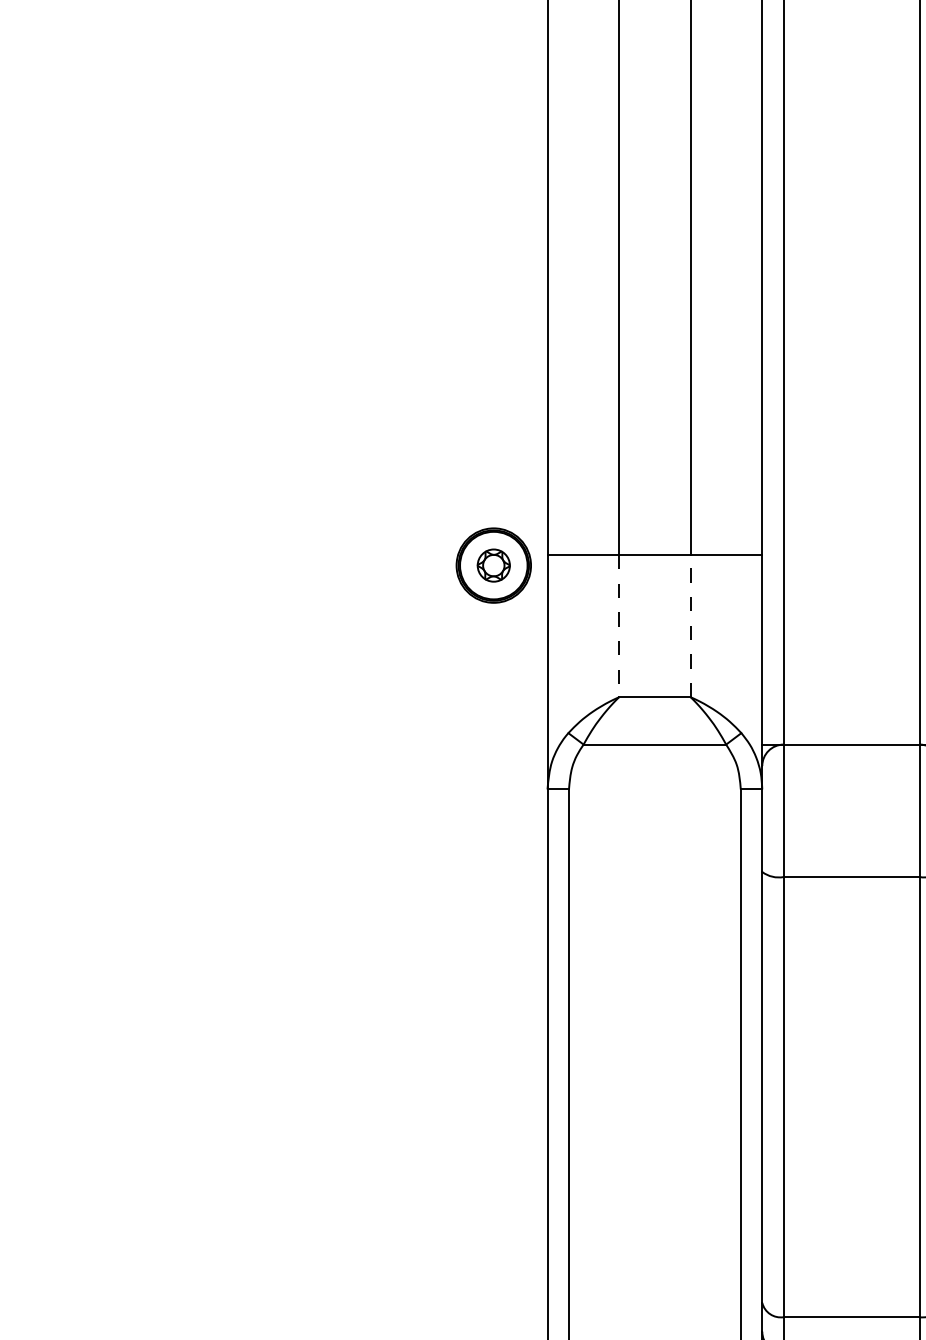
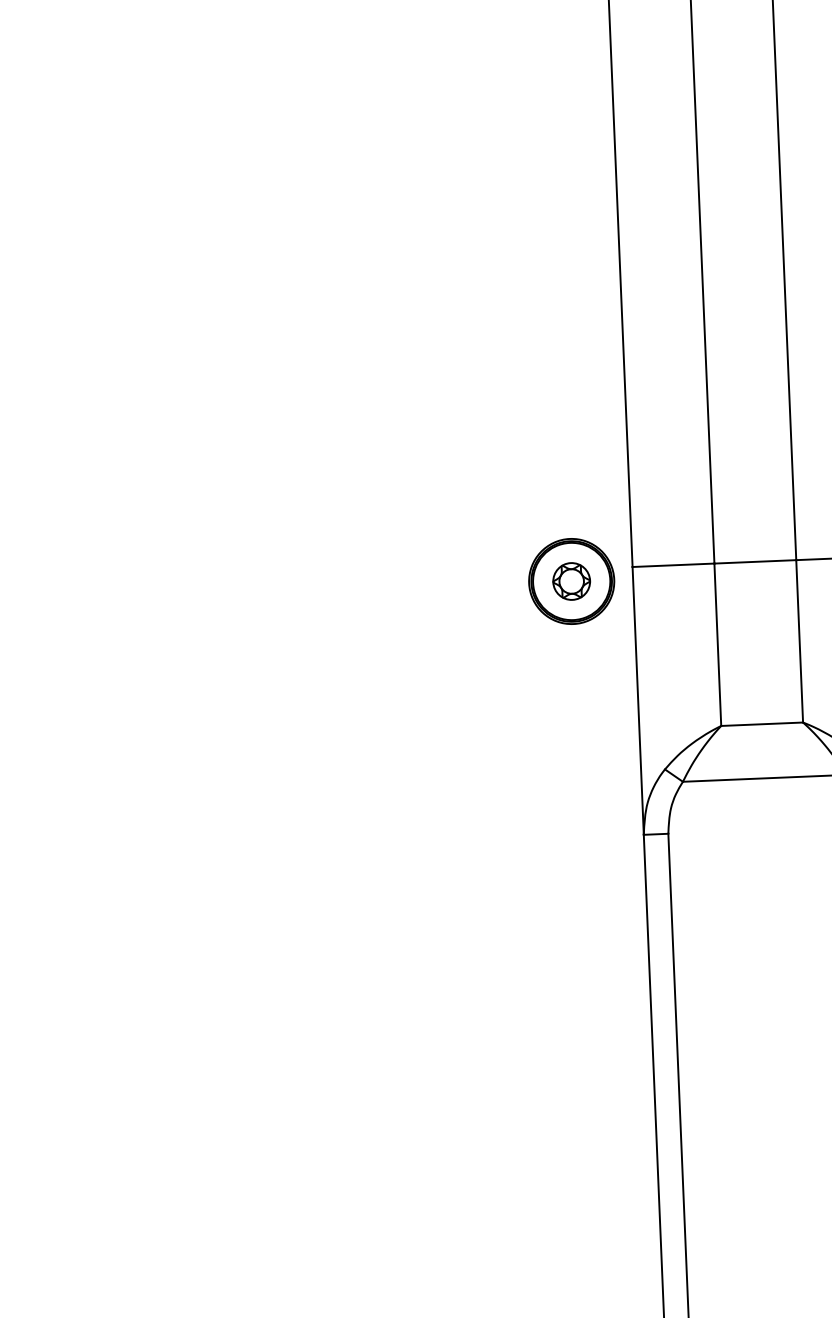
line: (690, 625) -> (799, 640), dashed -> solid
line: (619, 626) -> (718, 645), dashed -> solid

